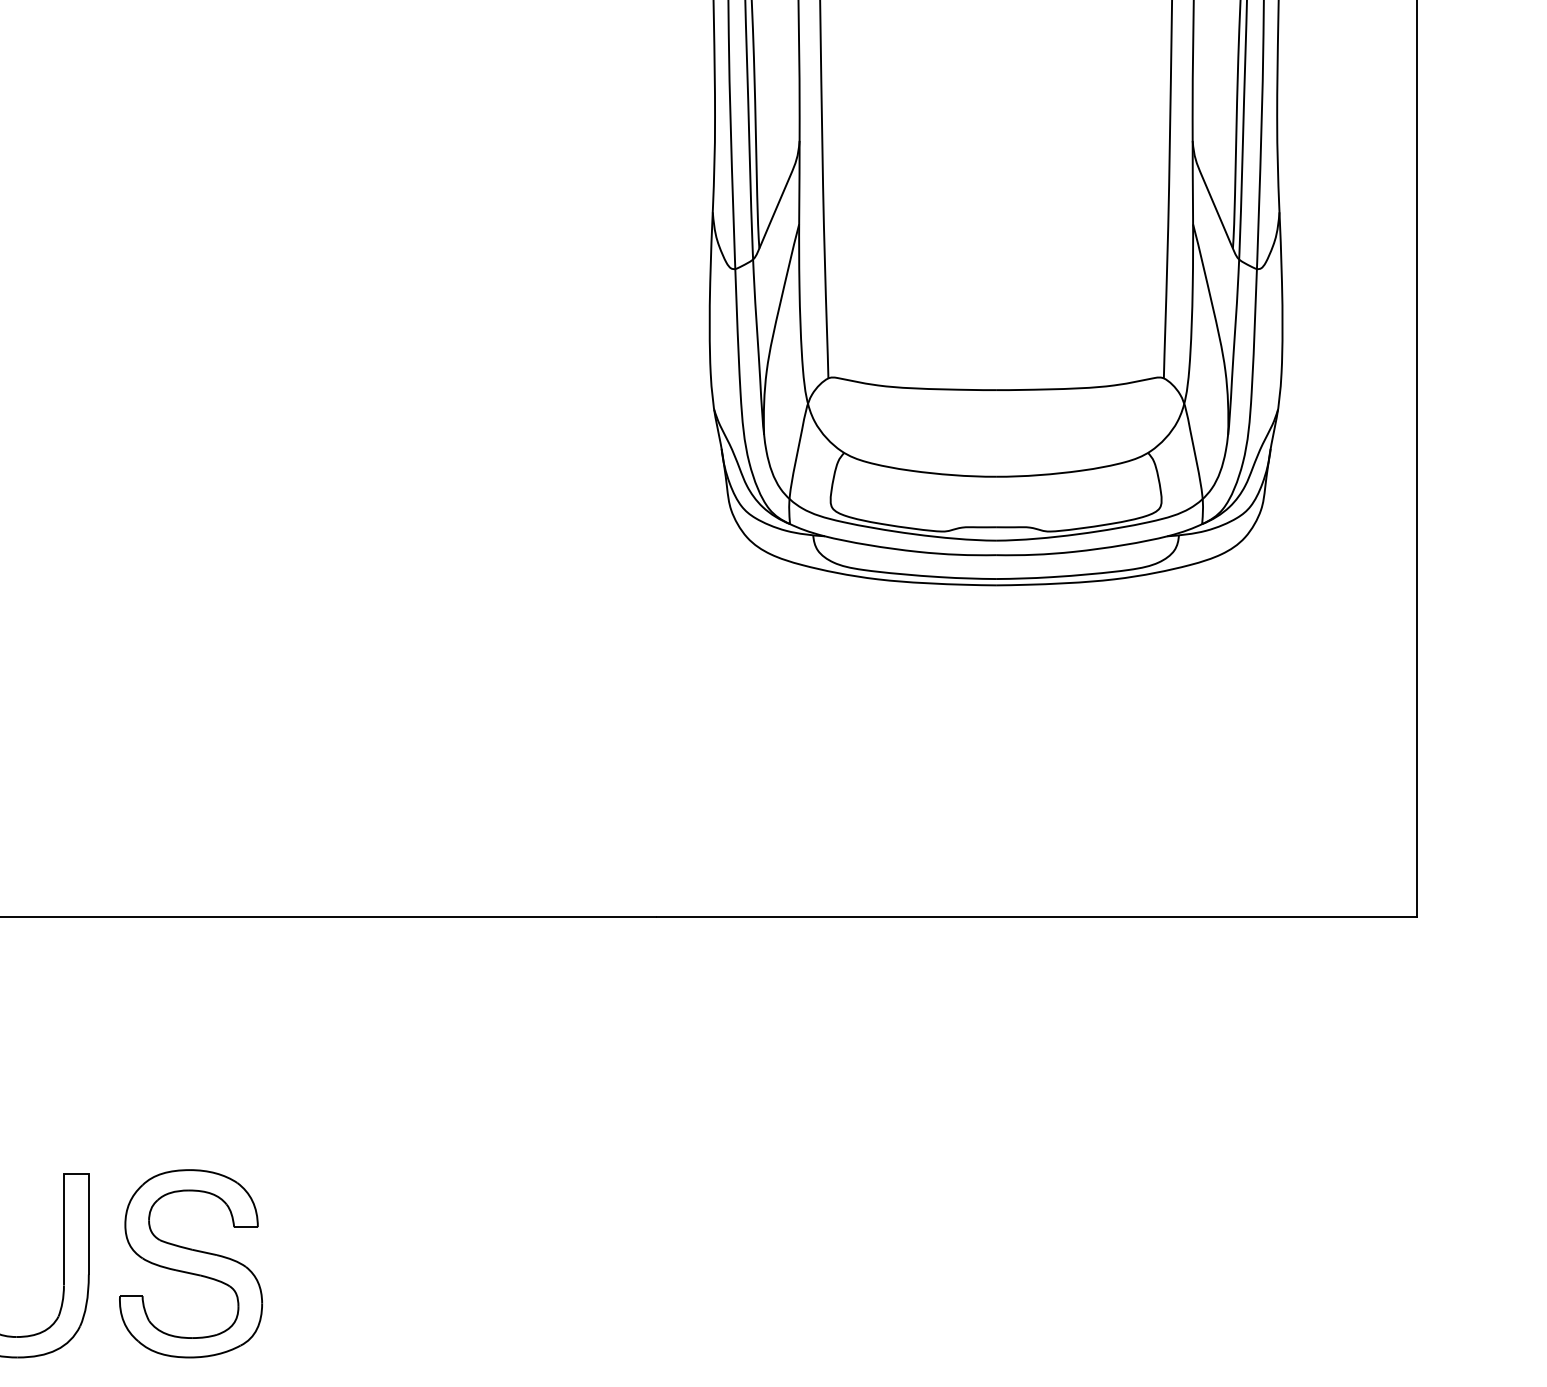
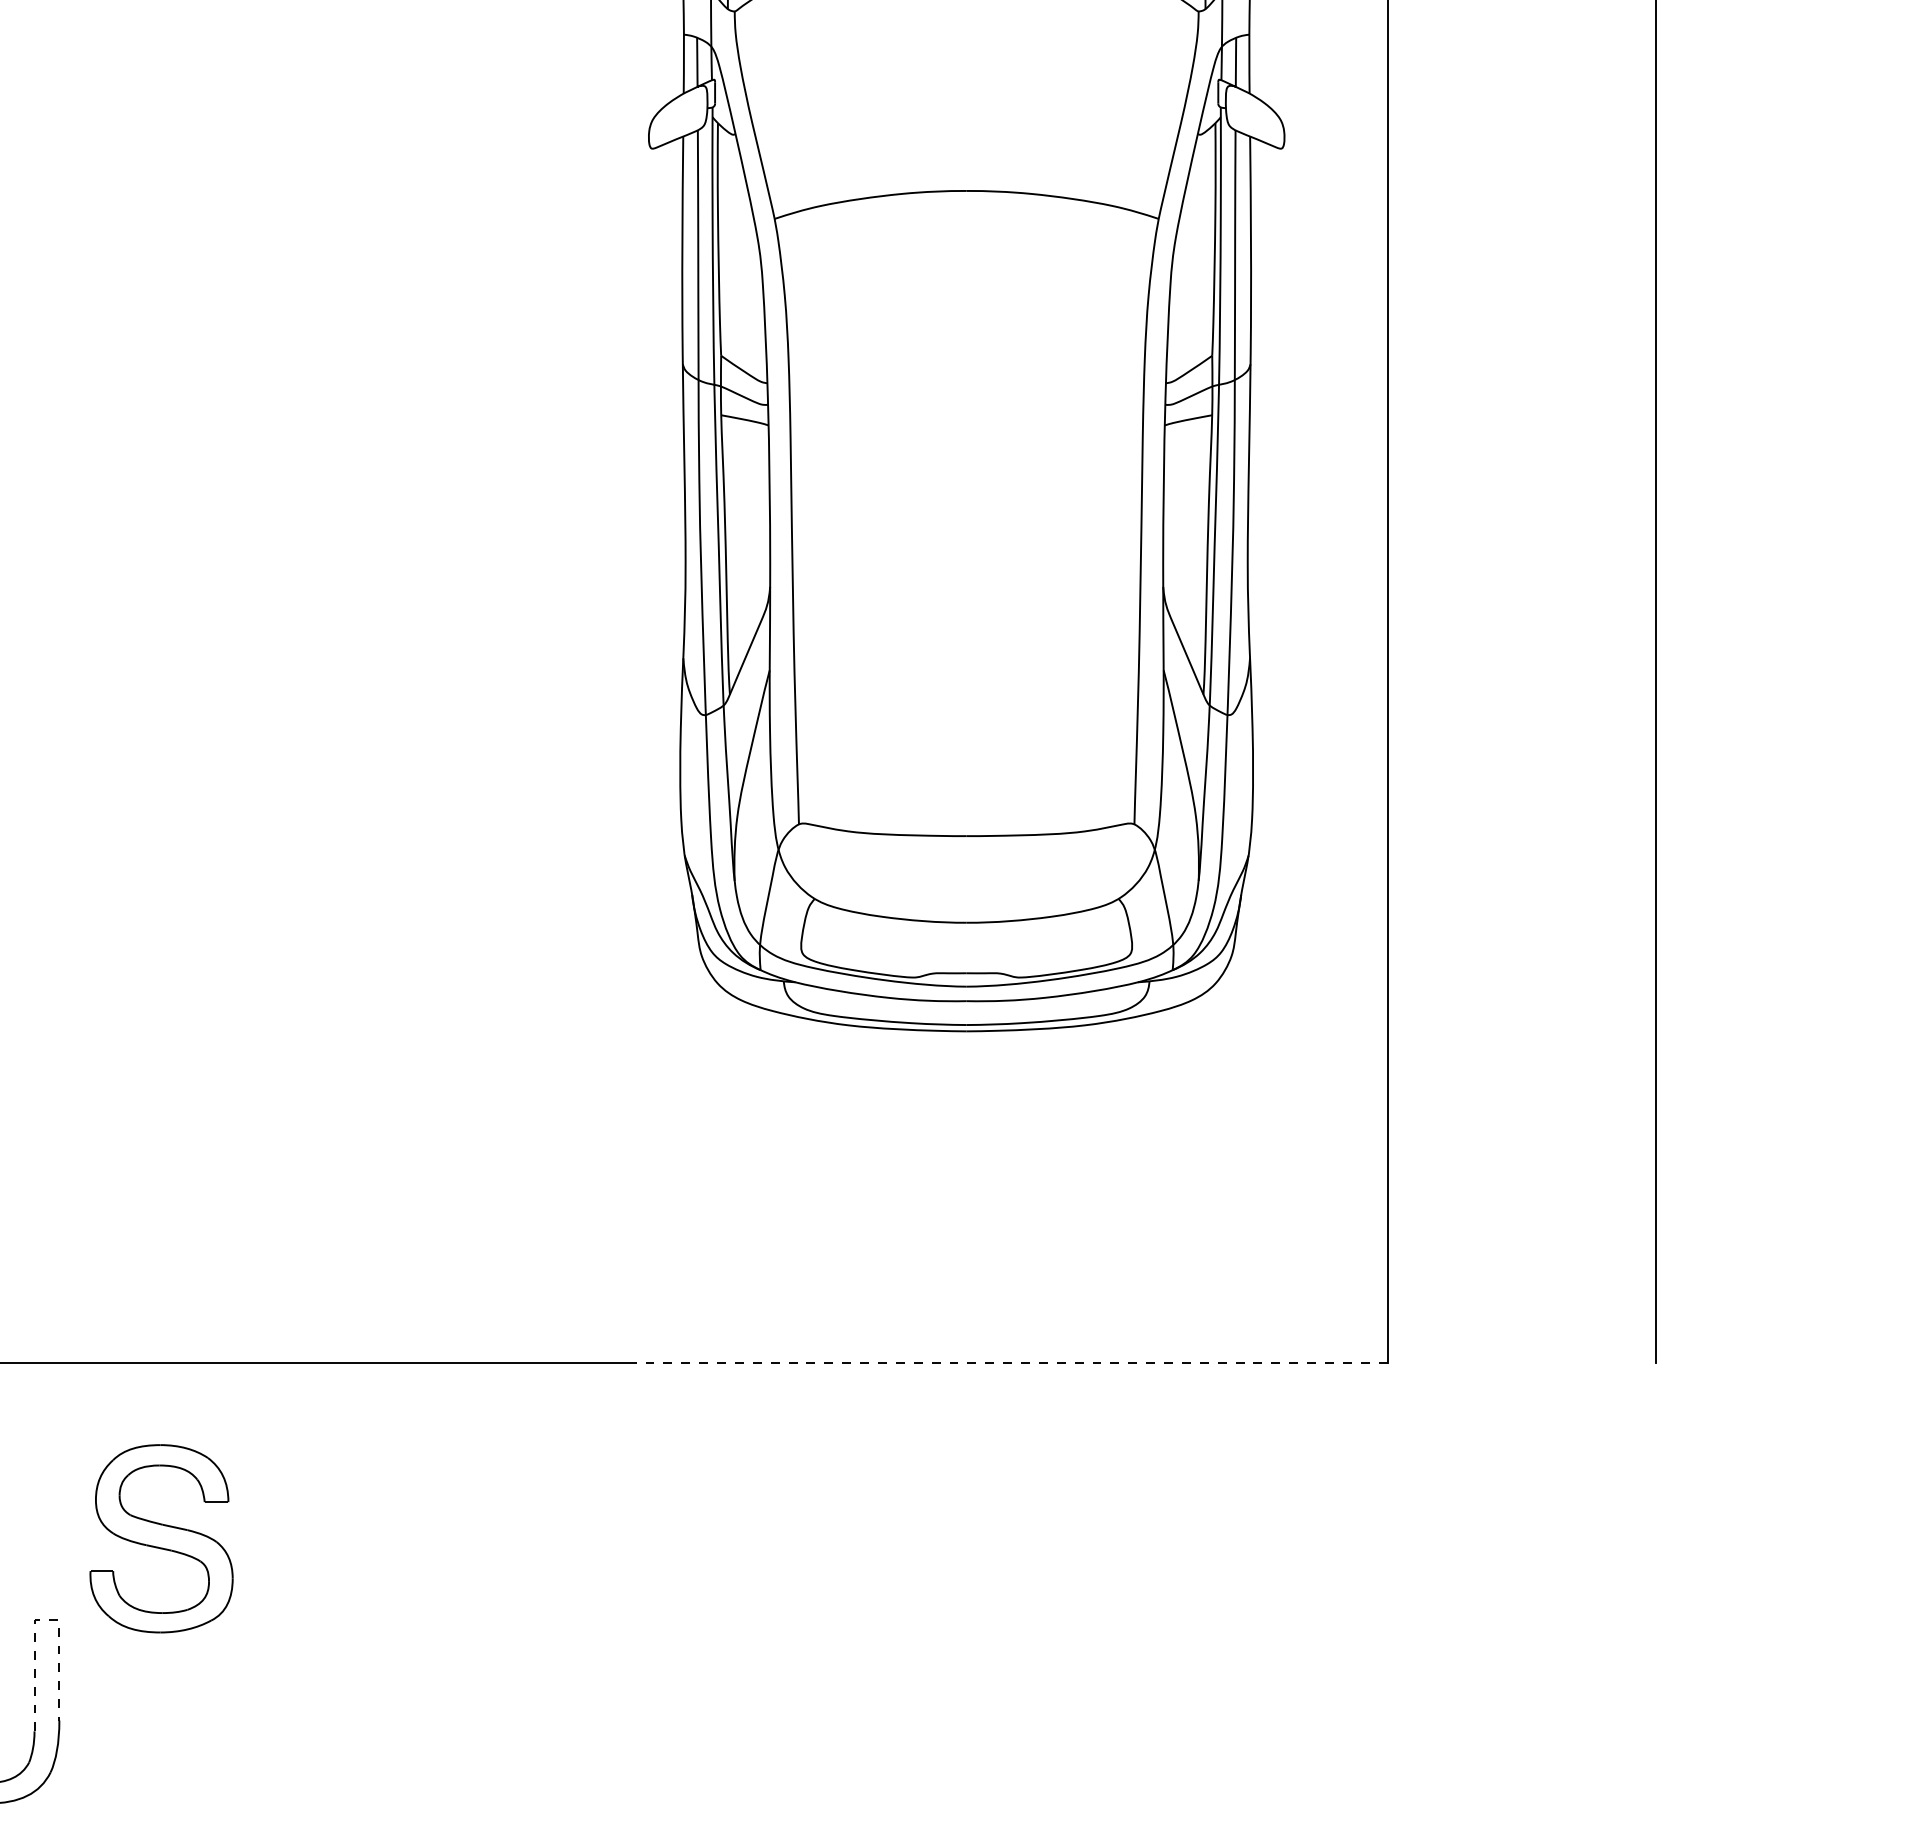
line: (1036, 917) -> (1007, 1363), solid -> dashed
line: (71, 1174) -> (42, 1620), solid -> dashed
part: (190, 1263) -> (161, 1538), moved

